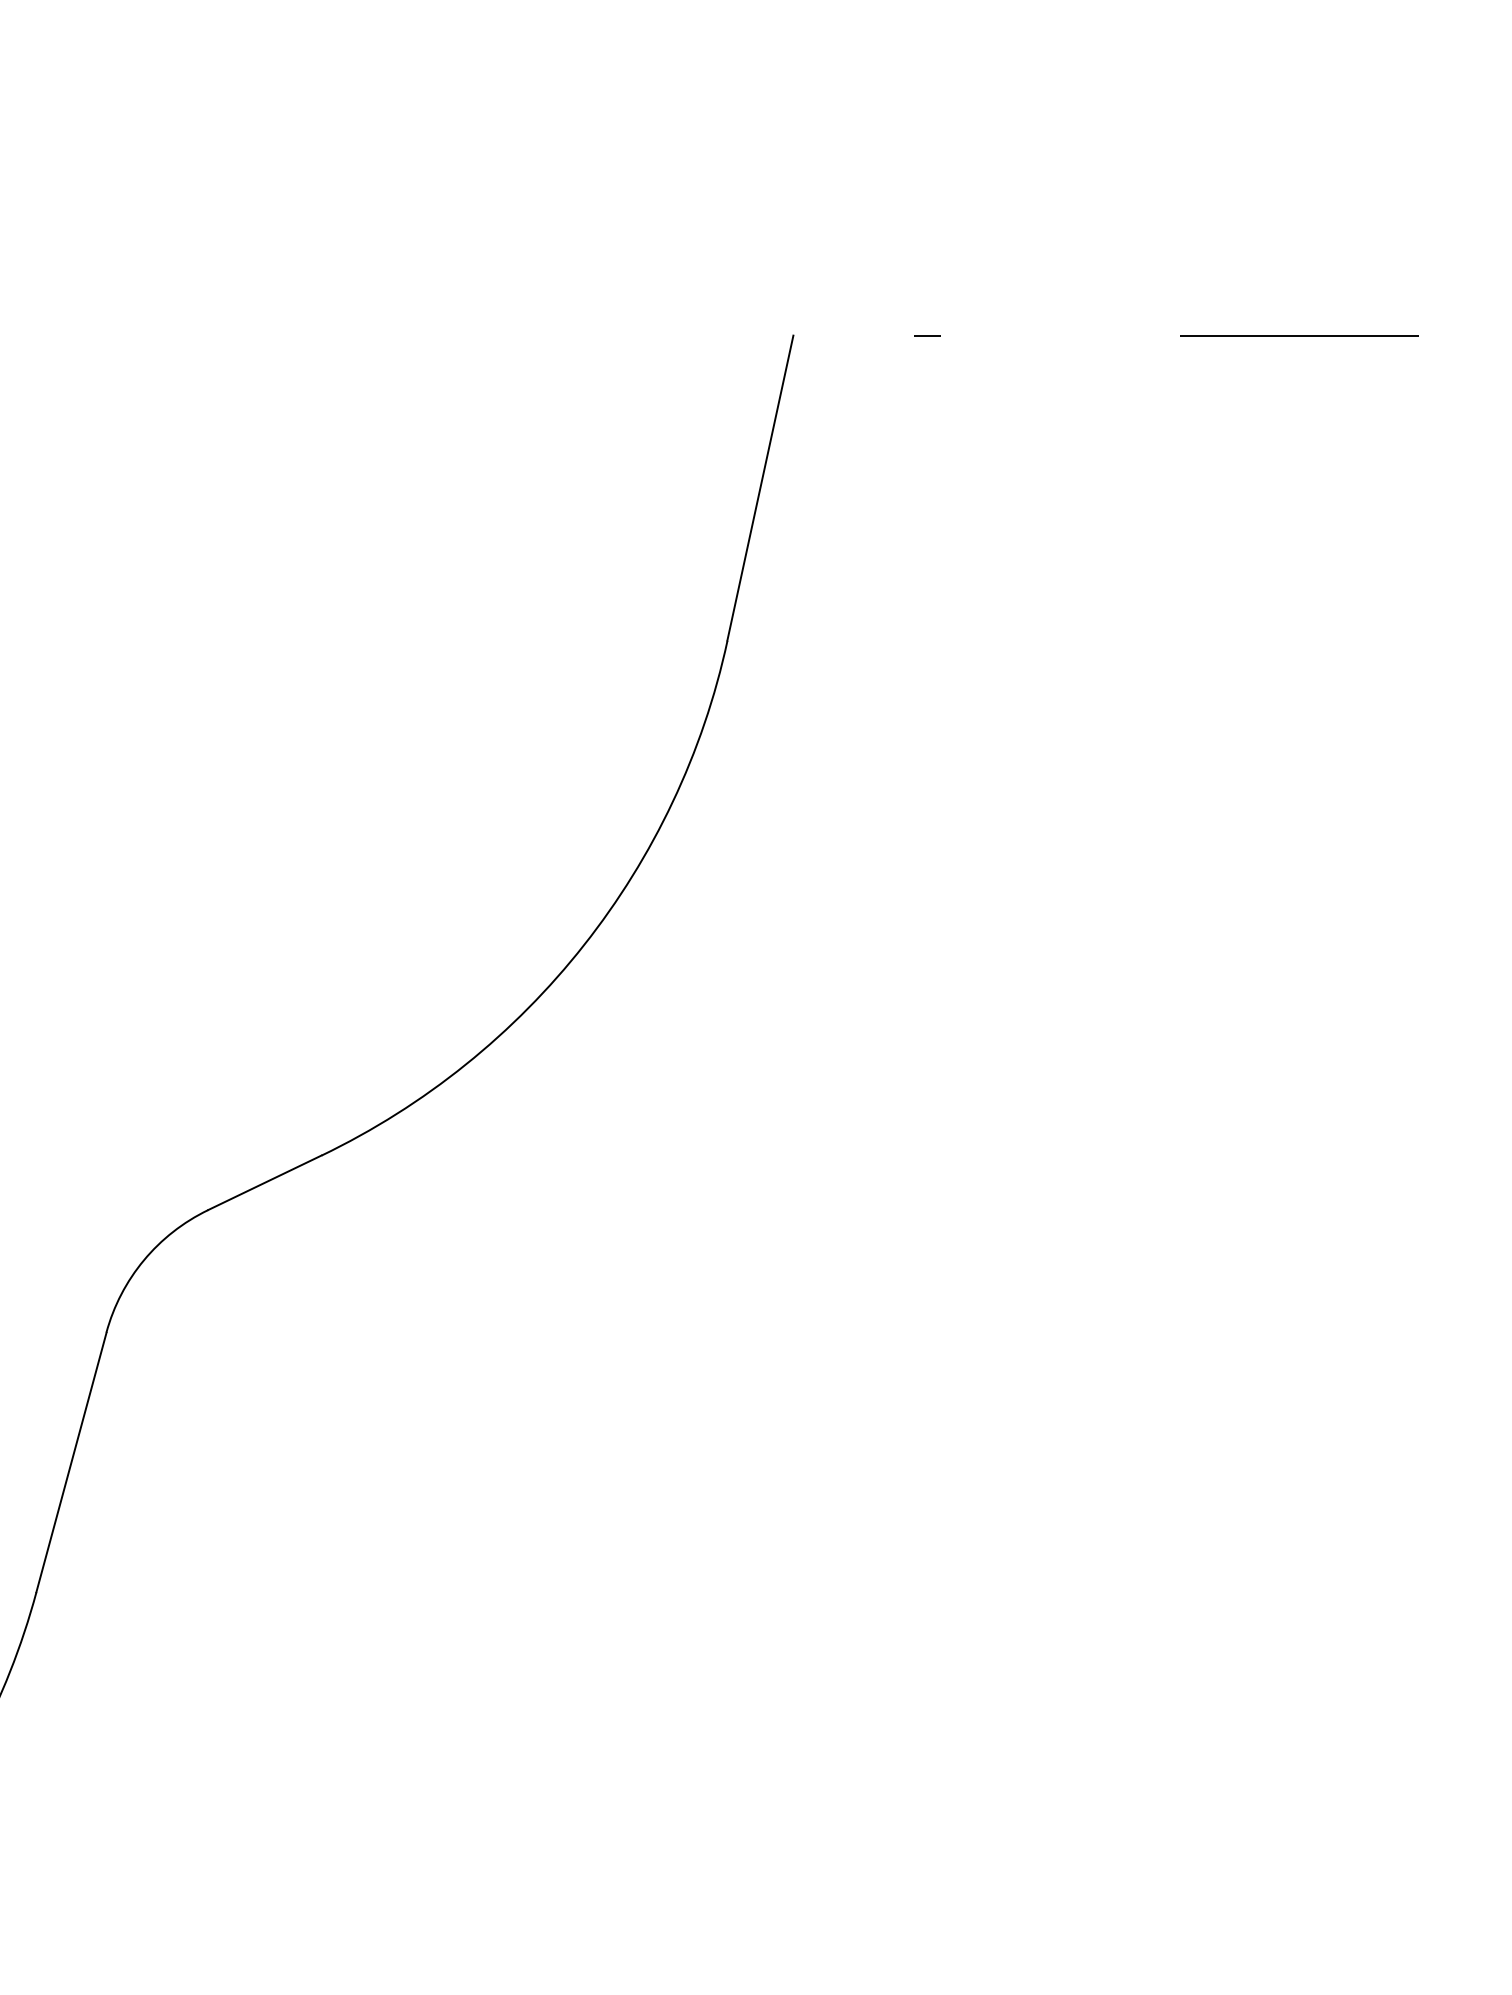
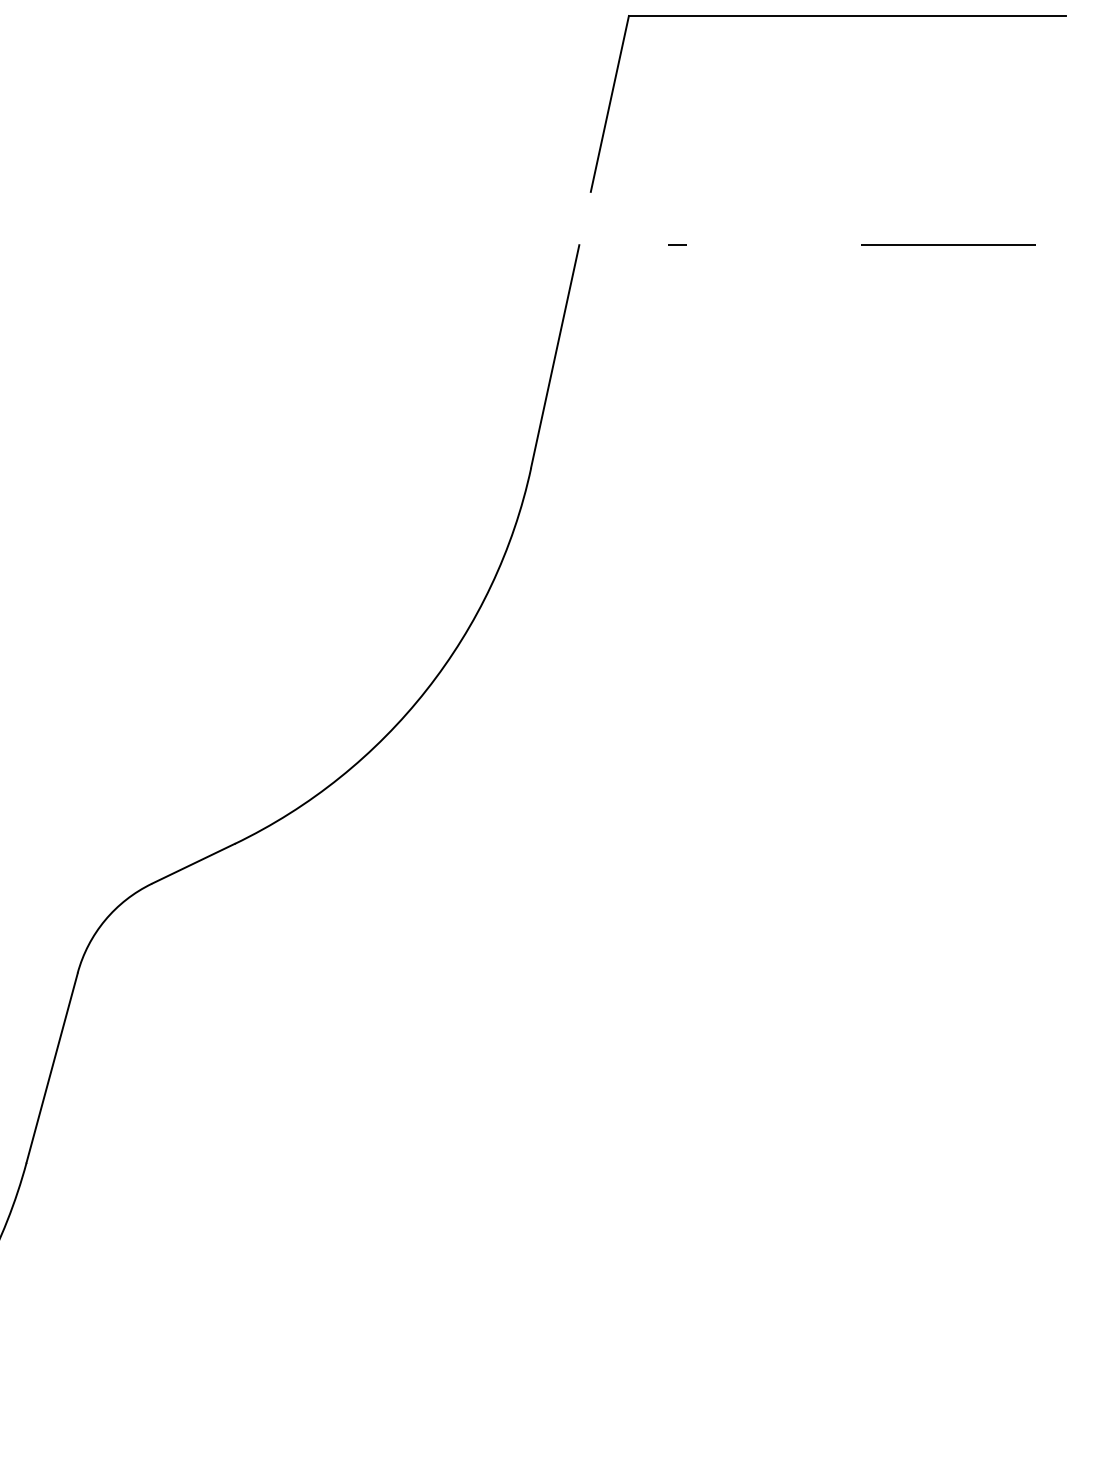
part: (1133, 22) -> (827, 16), added

